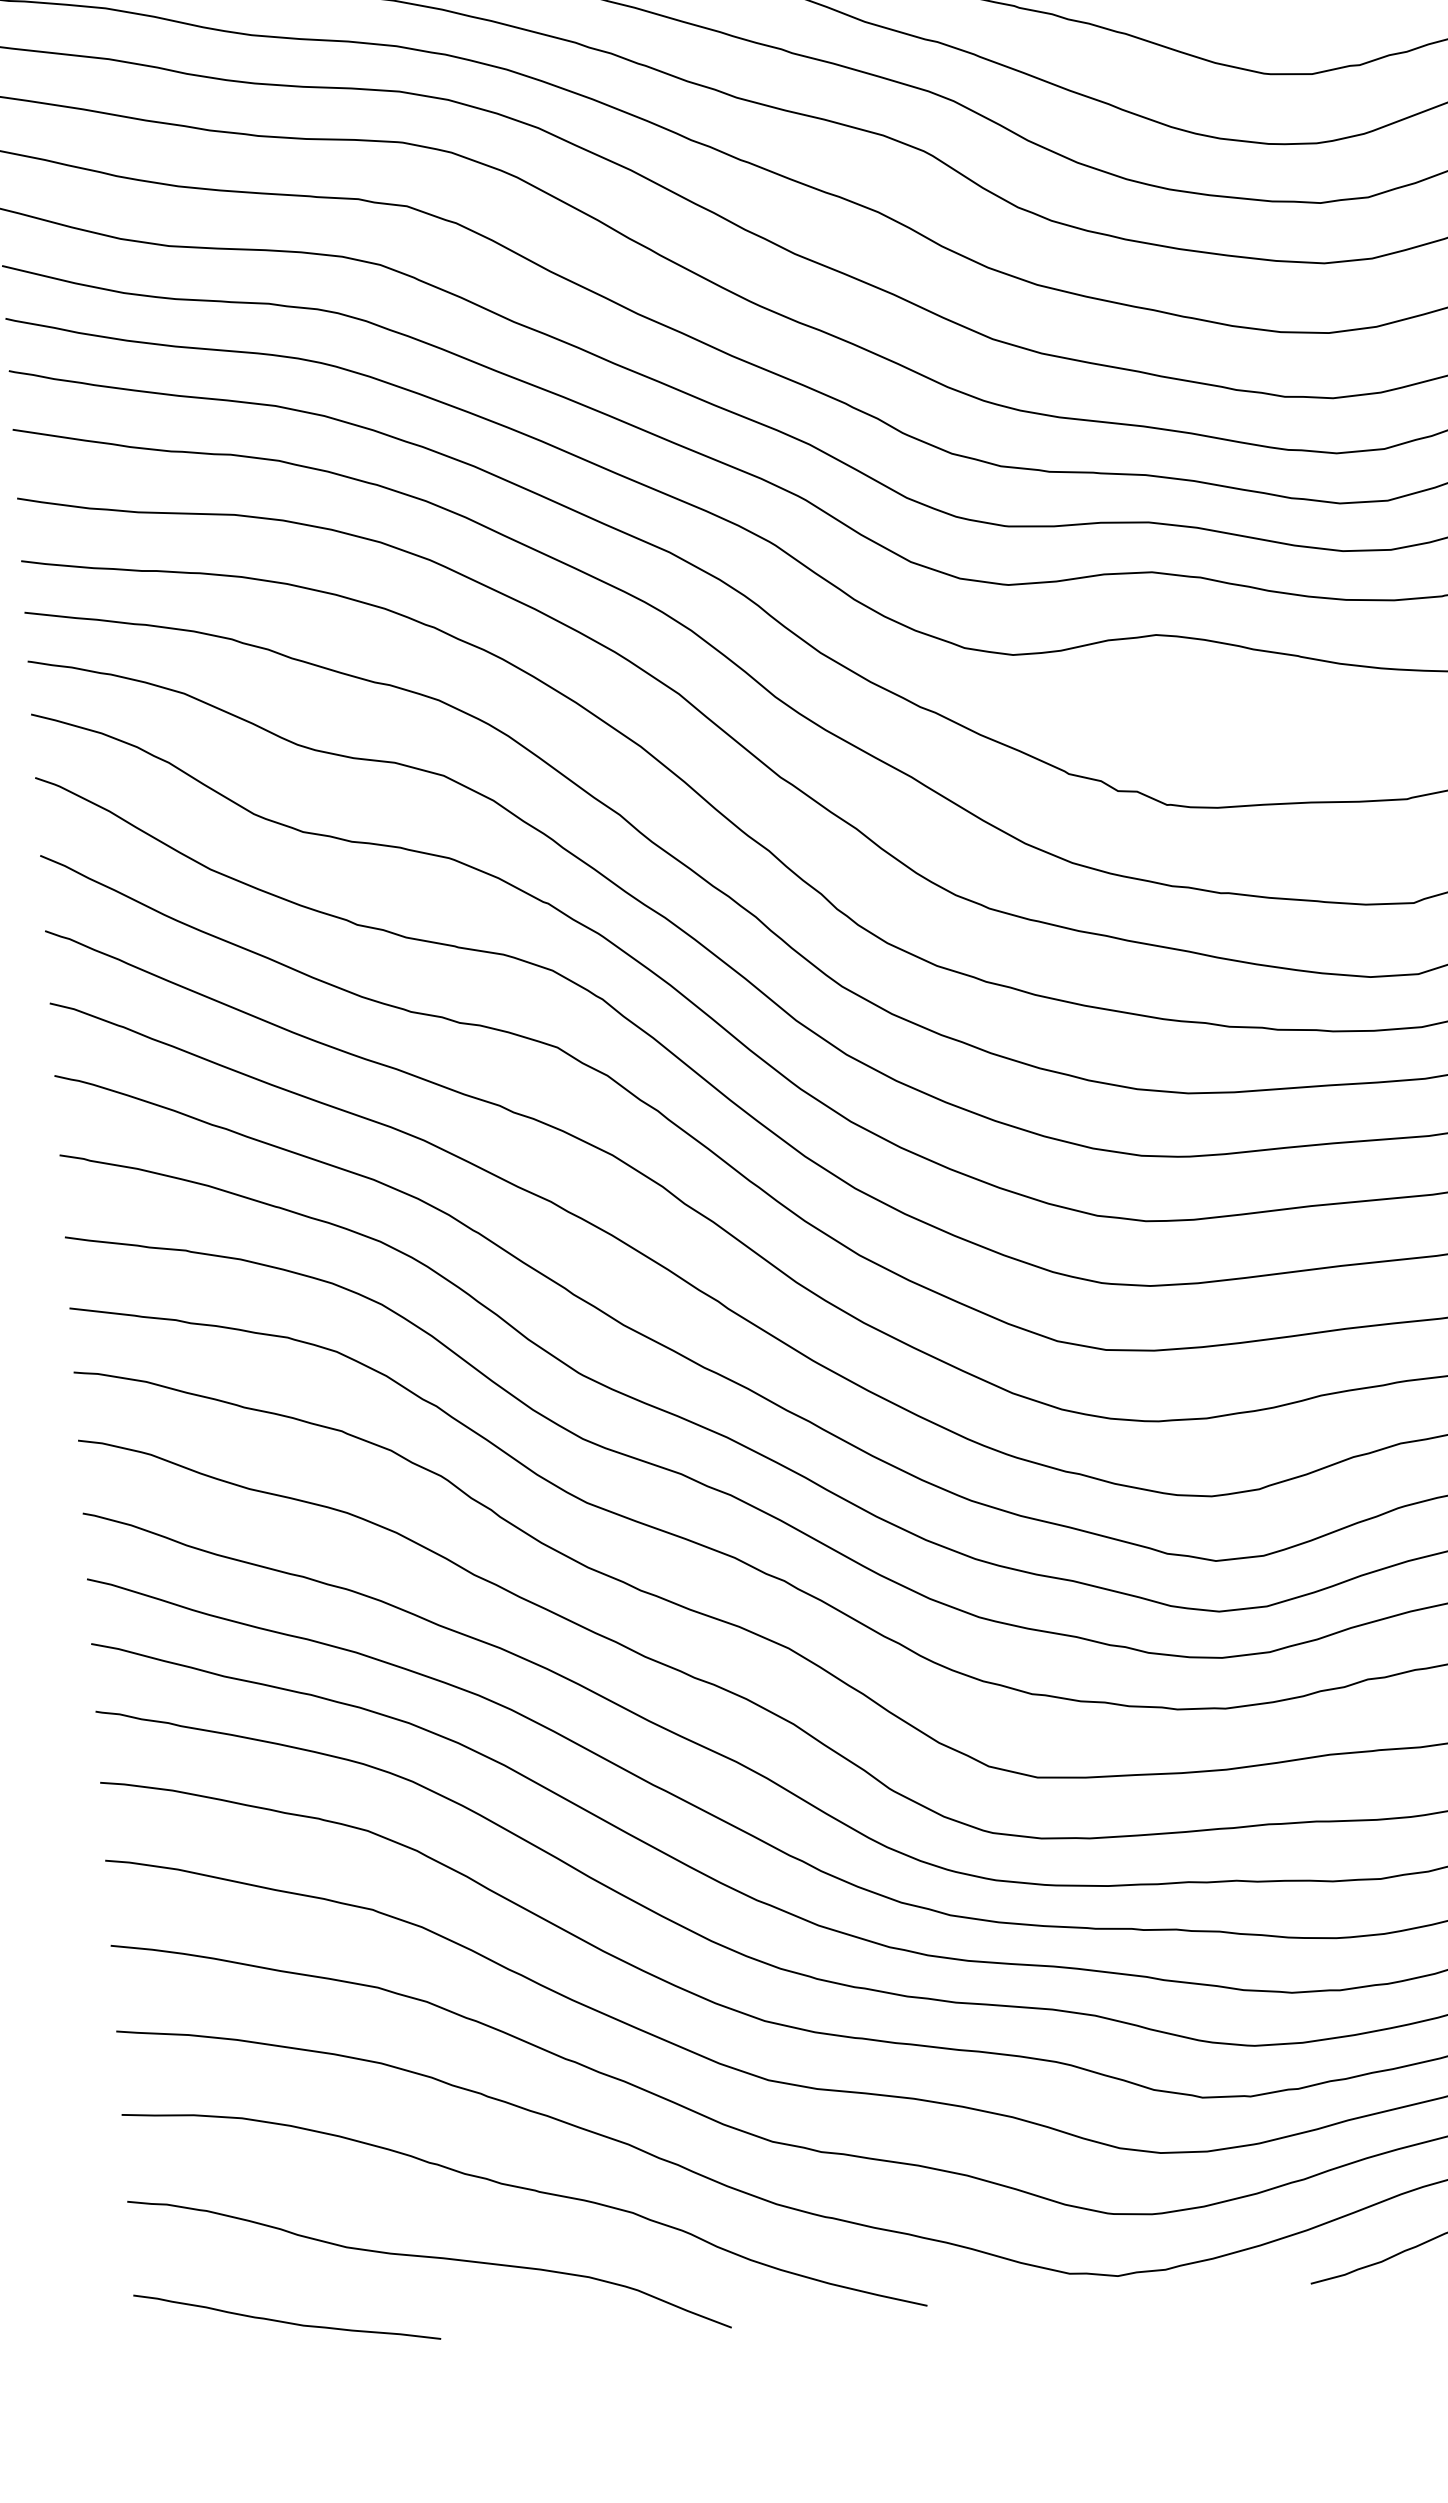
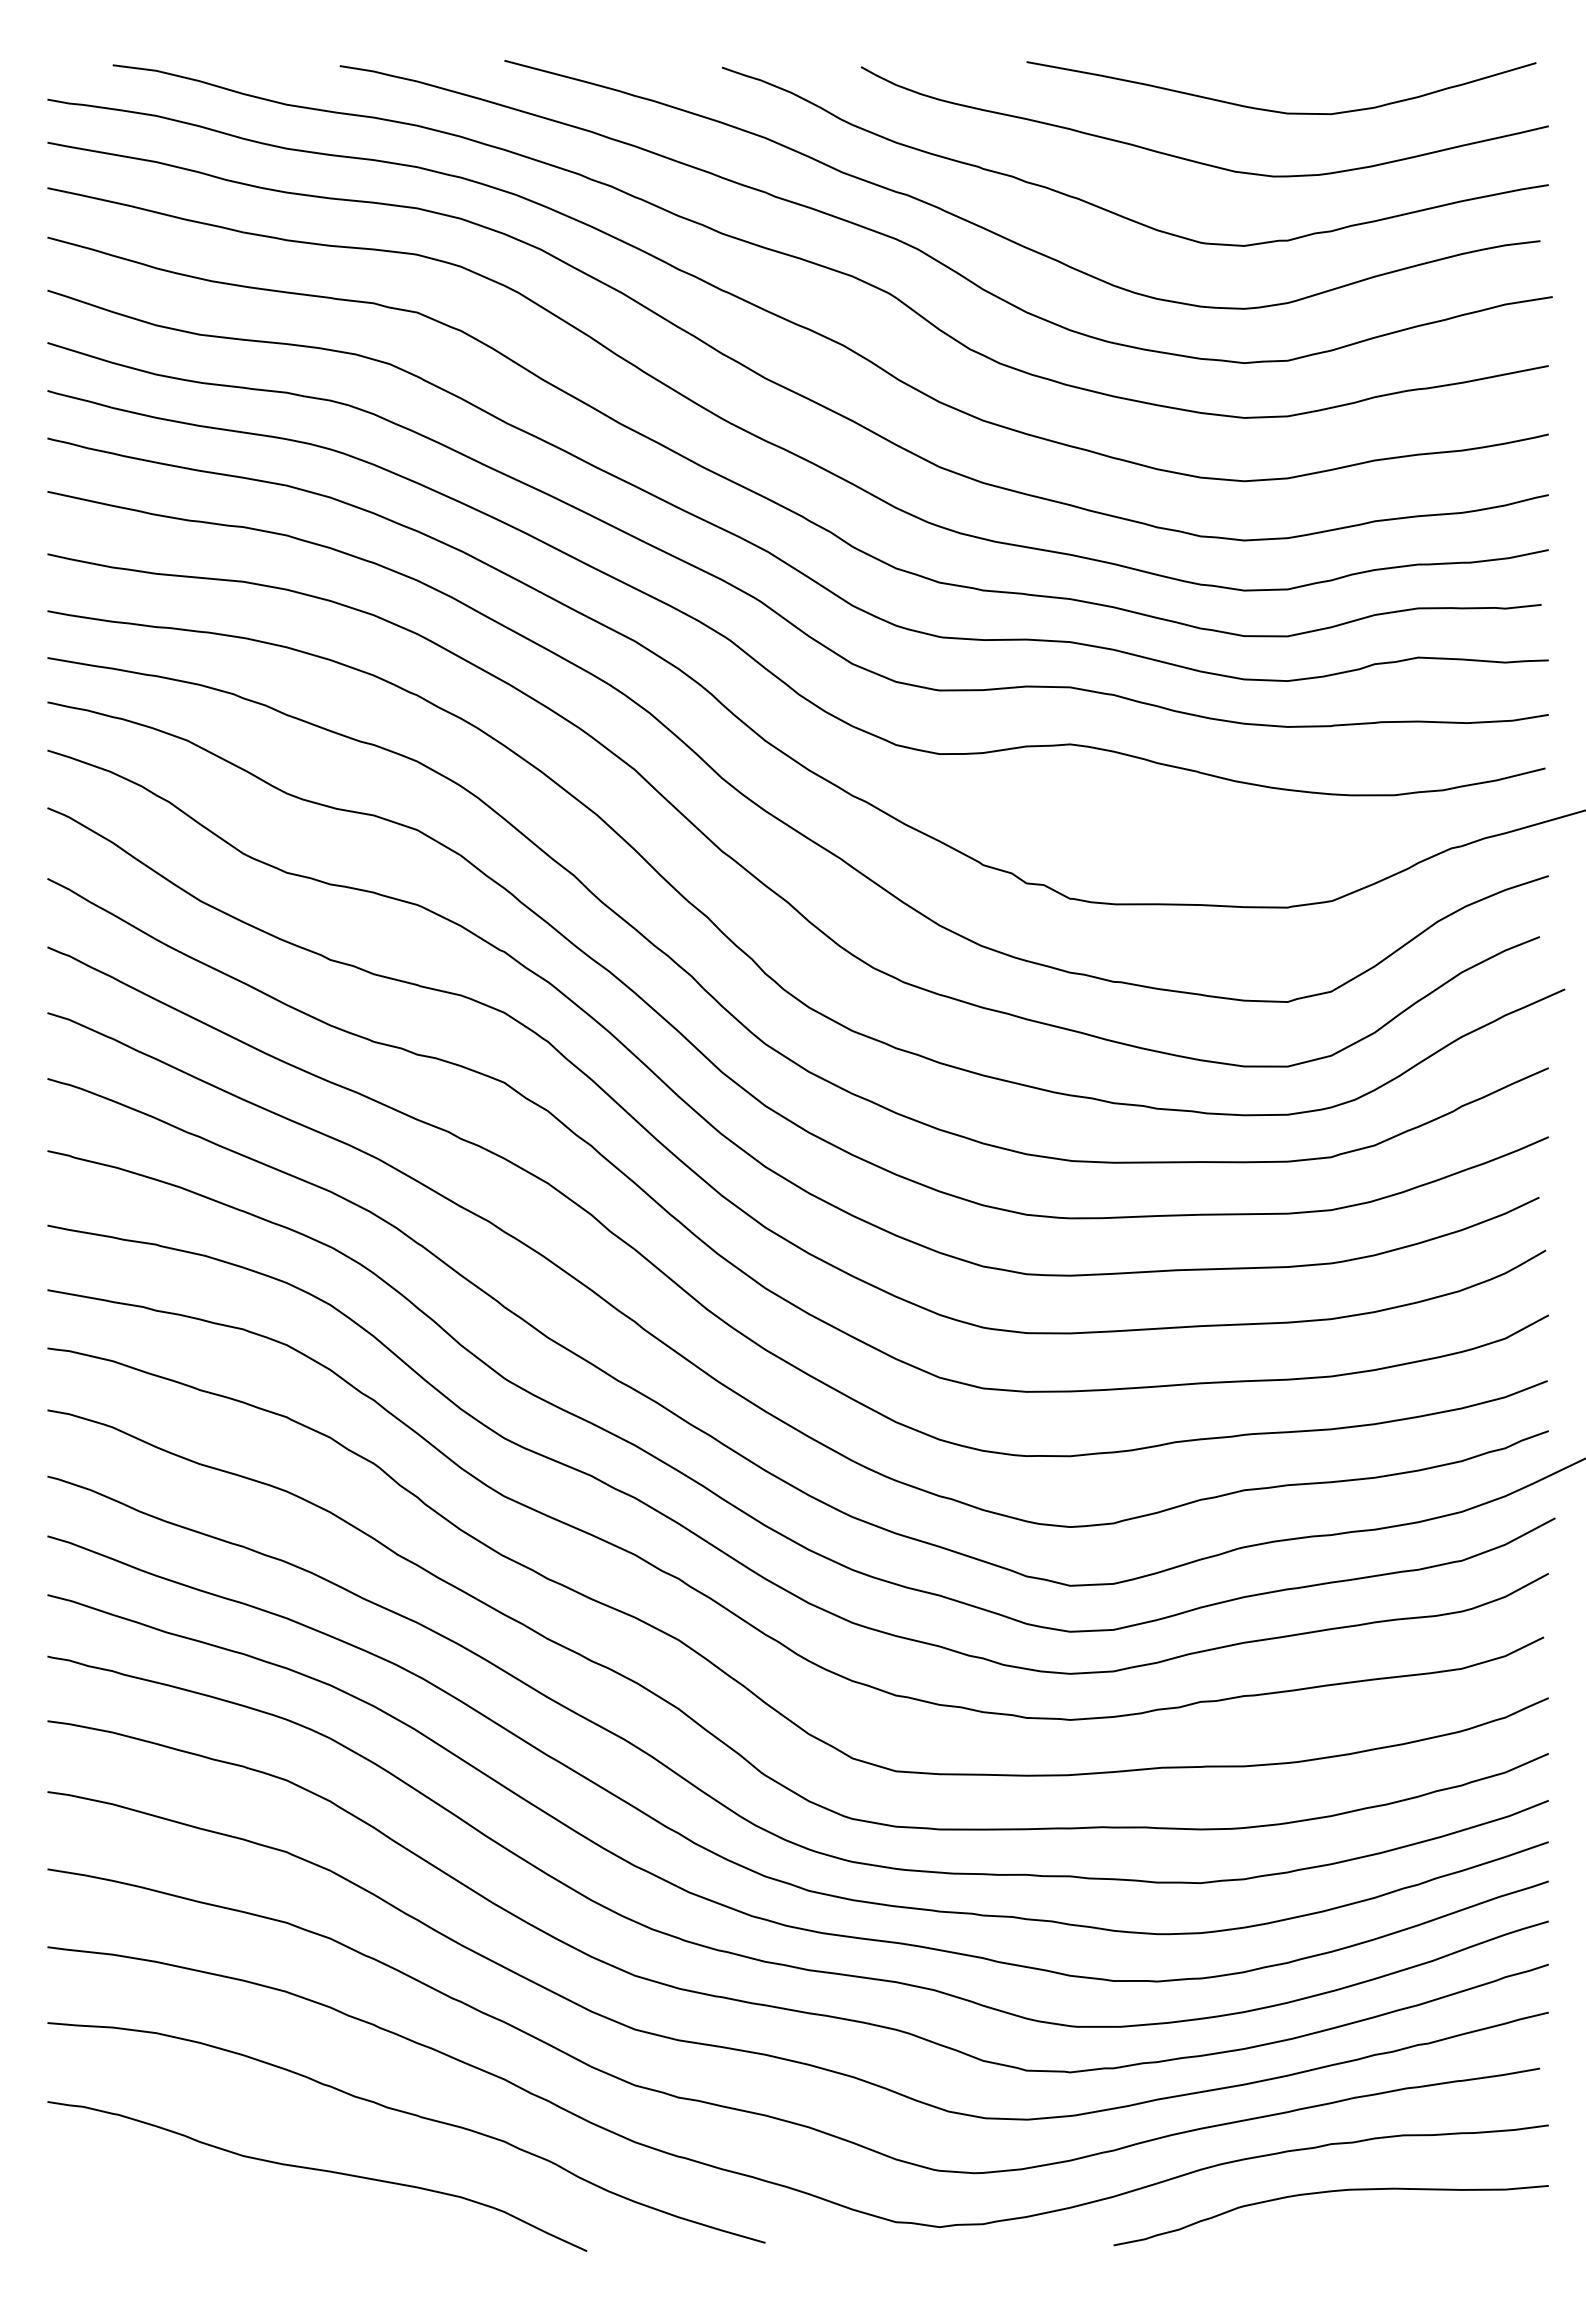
curve: (287, 2321) -> (185, 2219), removed

